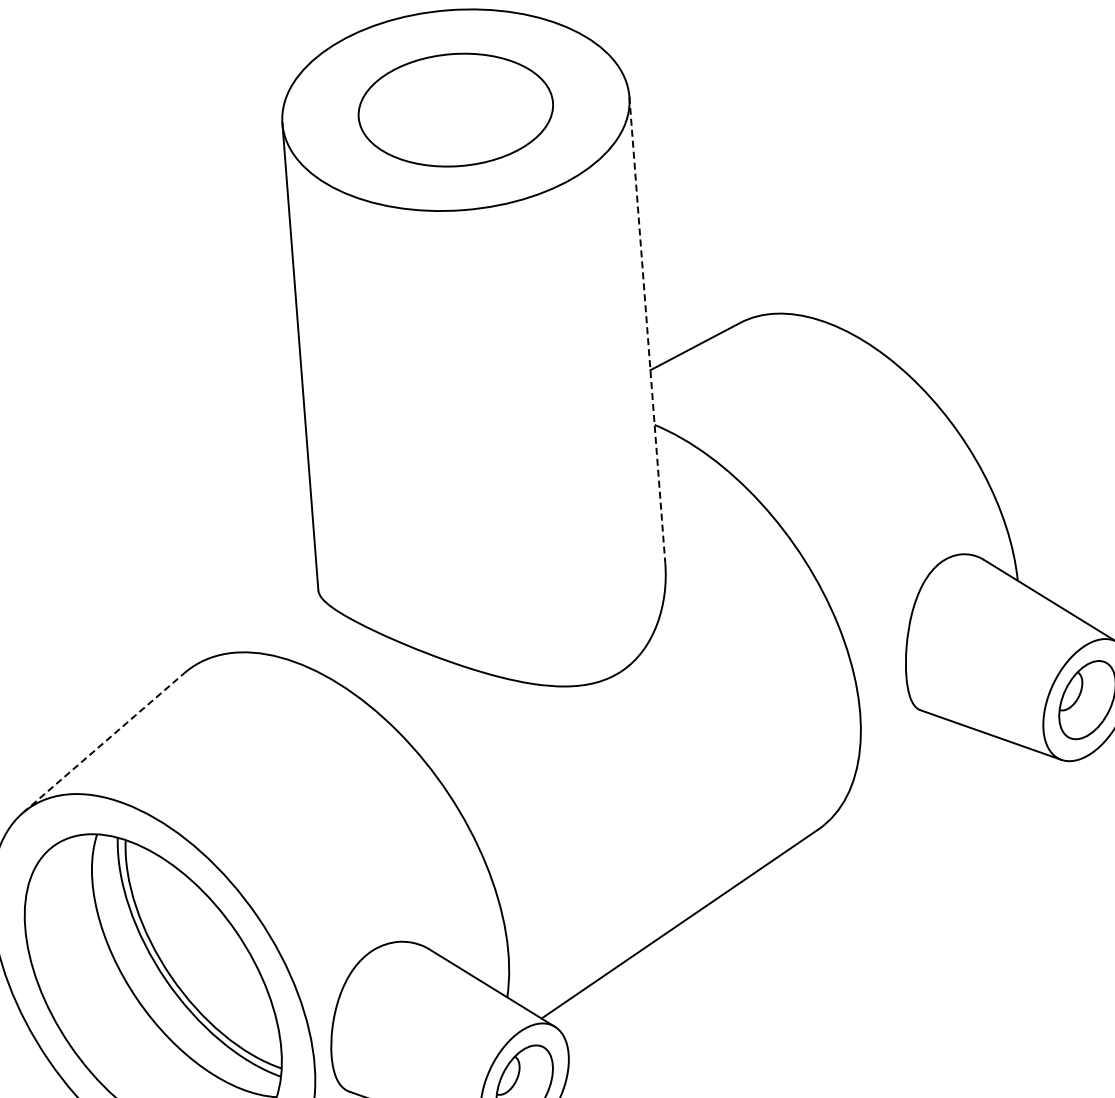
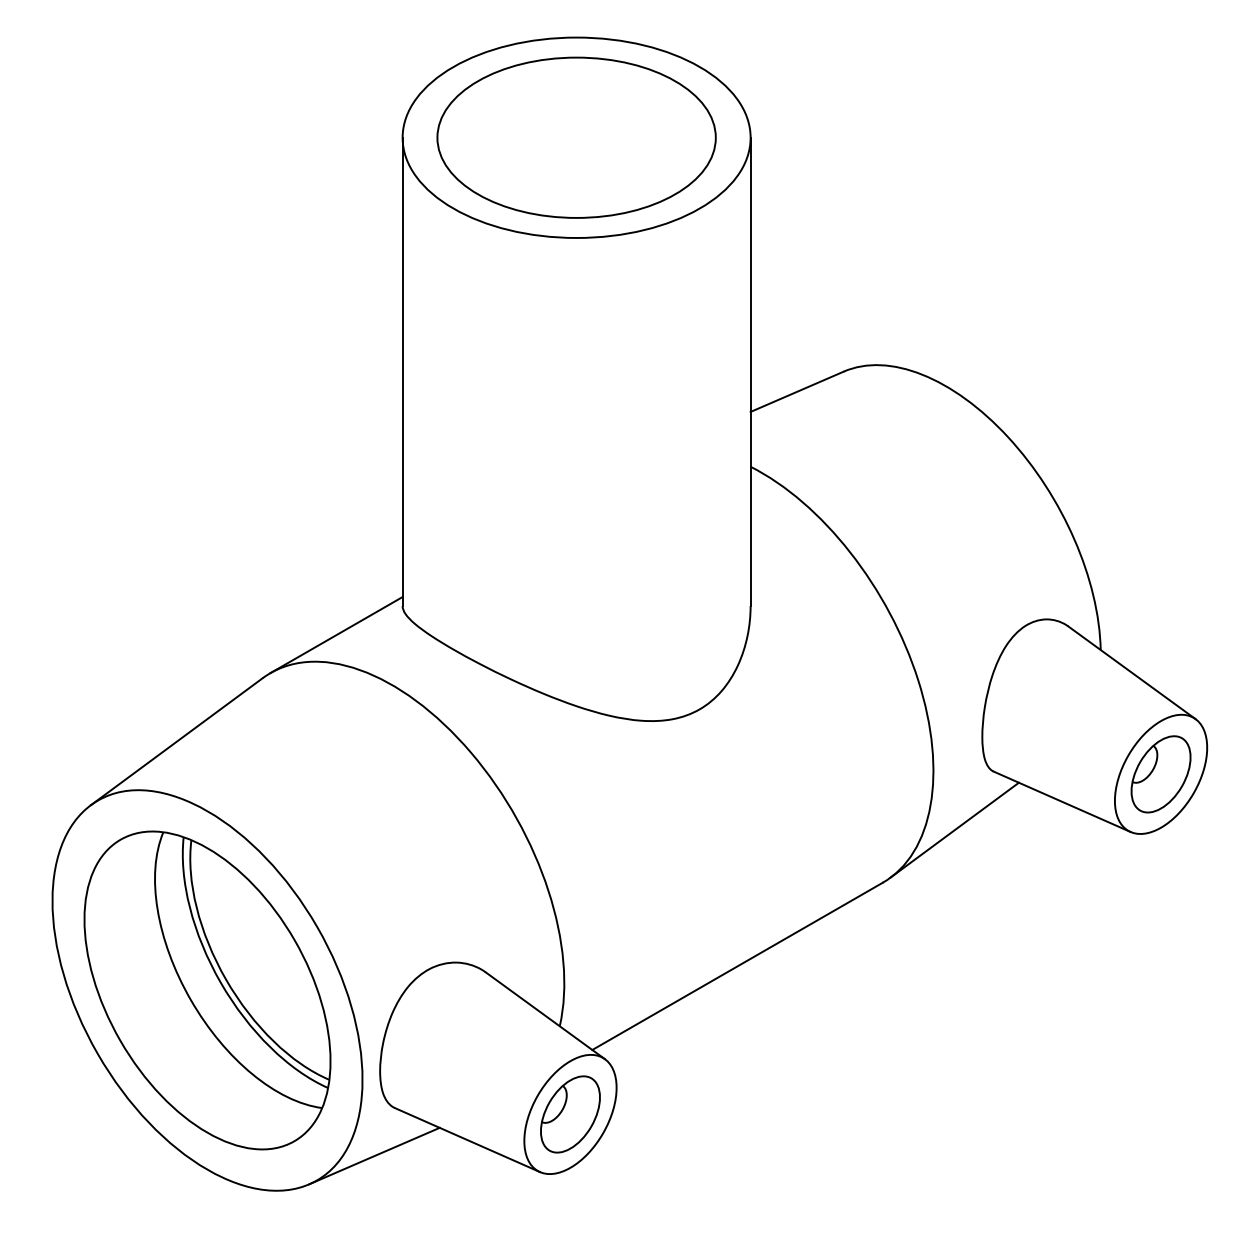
part: (455, 109) -> (576, 137), size x1.43
line: (647, 330) -> (750, 372), dashed -> solid
line: (254, 624) -> (336, 635), added
line: (103, 742) -> (176, 741), dashed -> solid
line: (885, 770) -> (954, 829), added

